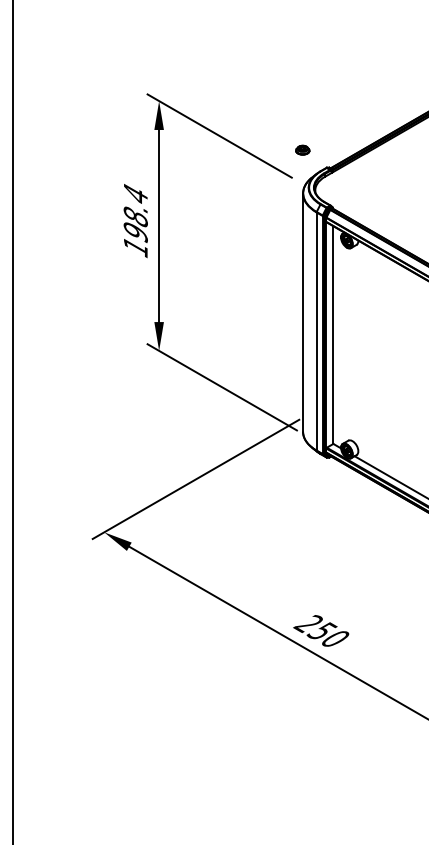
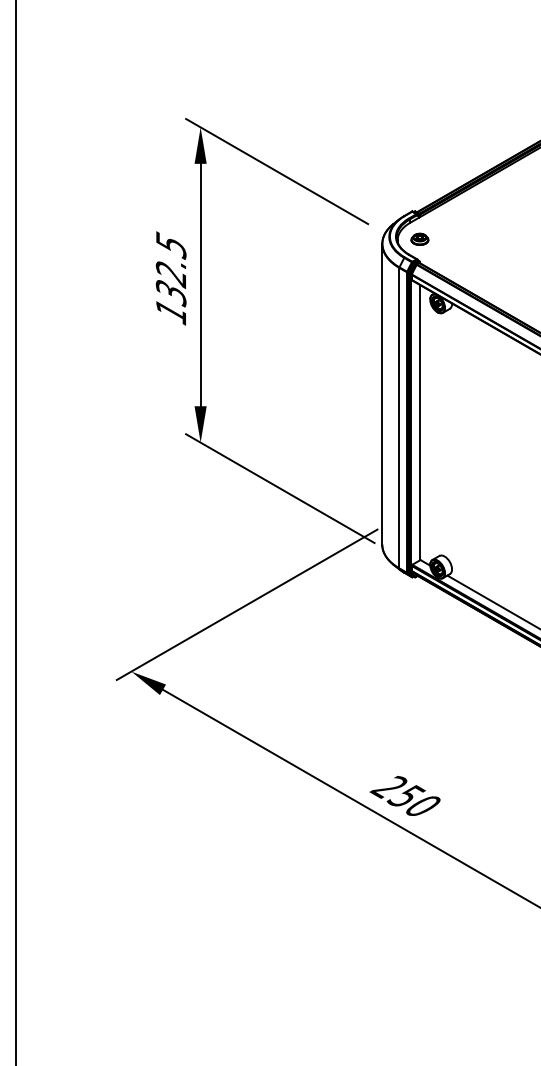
part: (302, 149) -> (419, 238), moved
text: (136, 213) -> (171, 269), 198.4 -> 132.5

